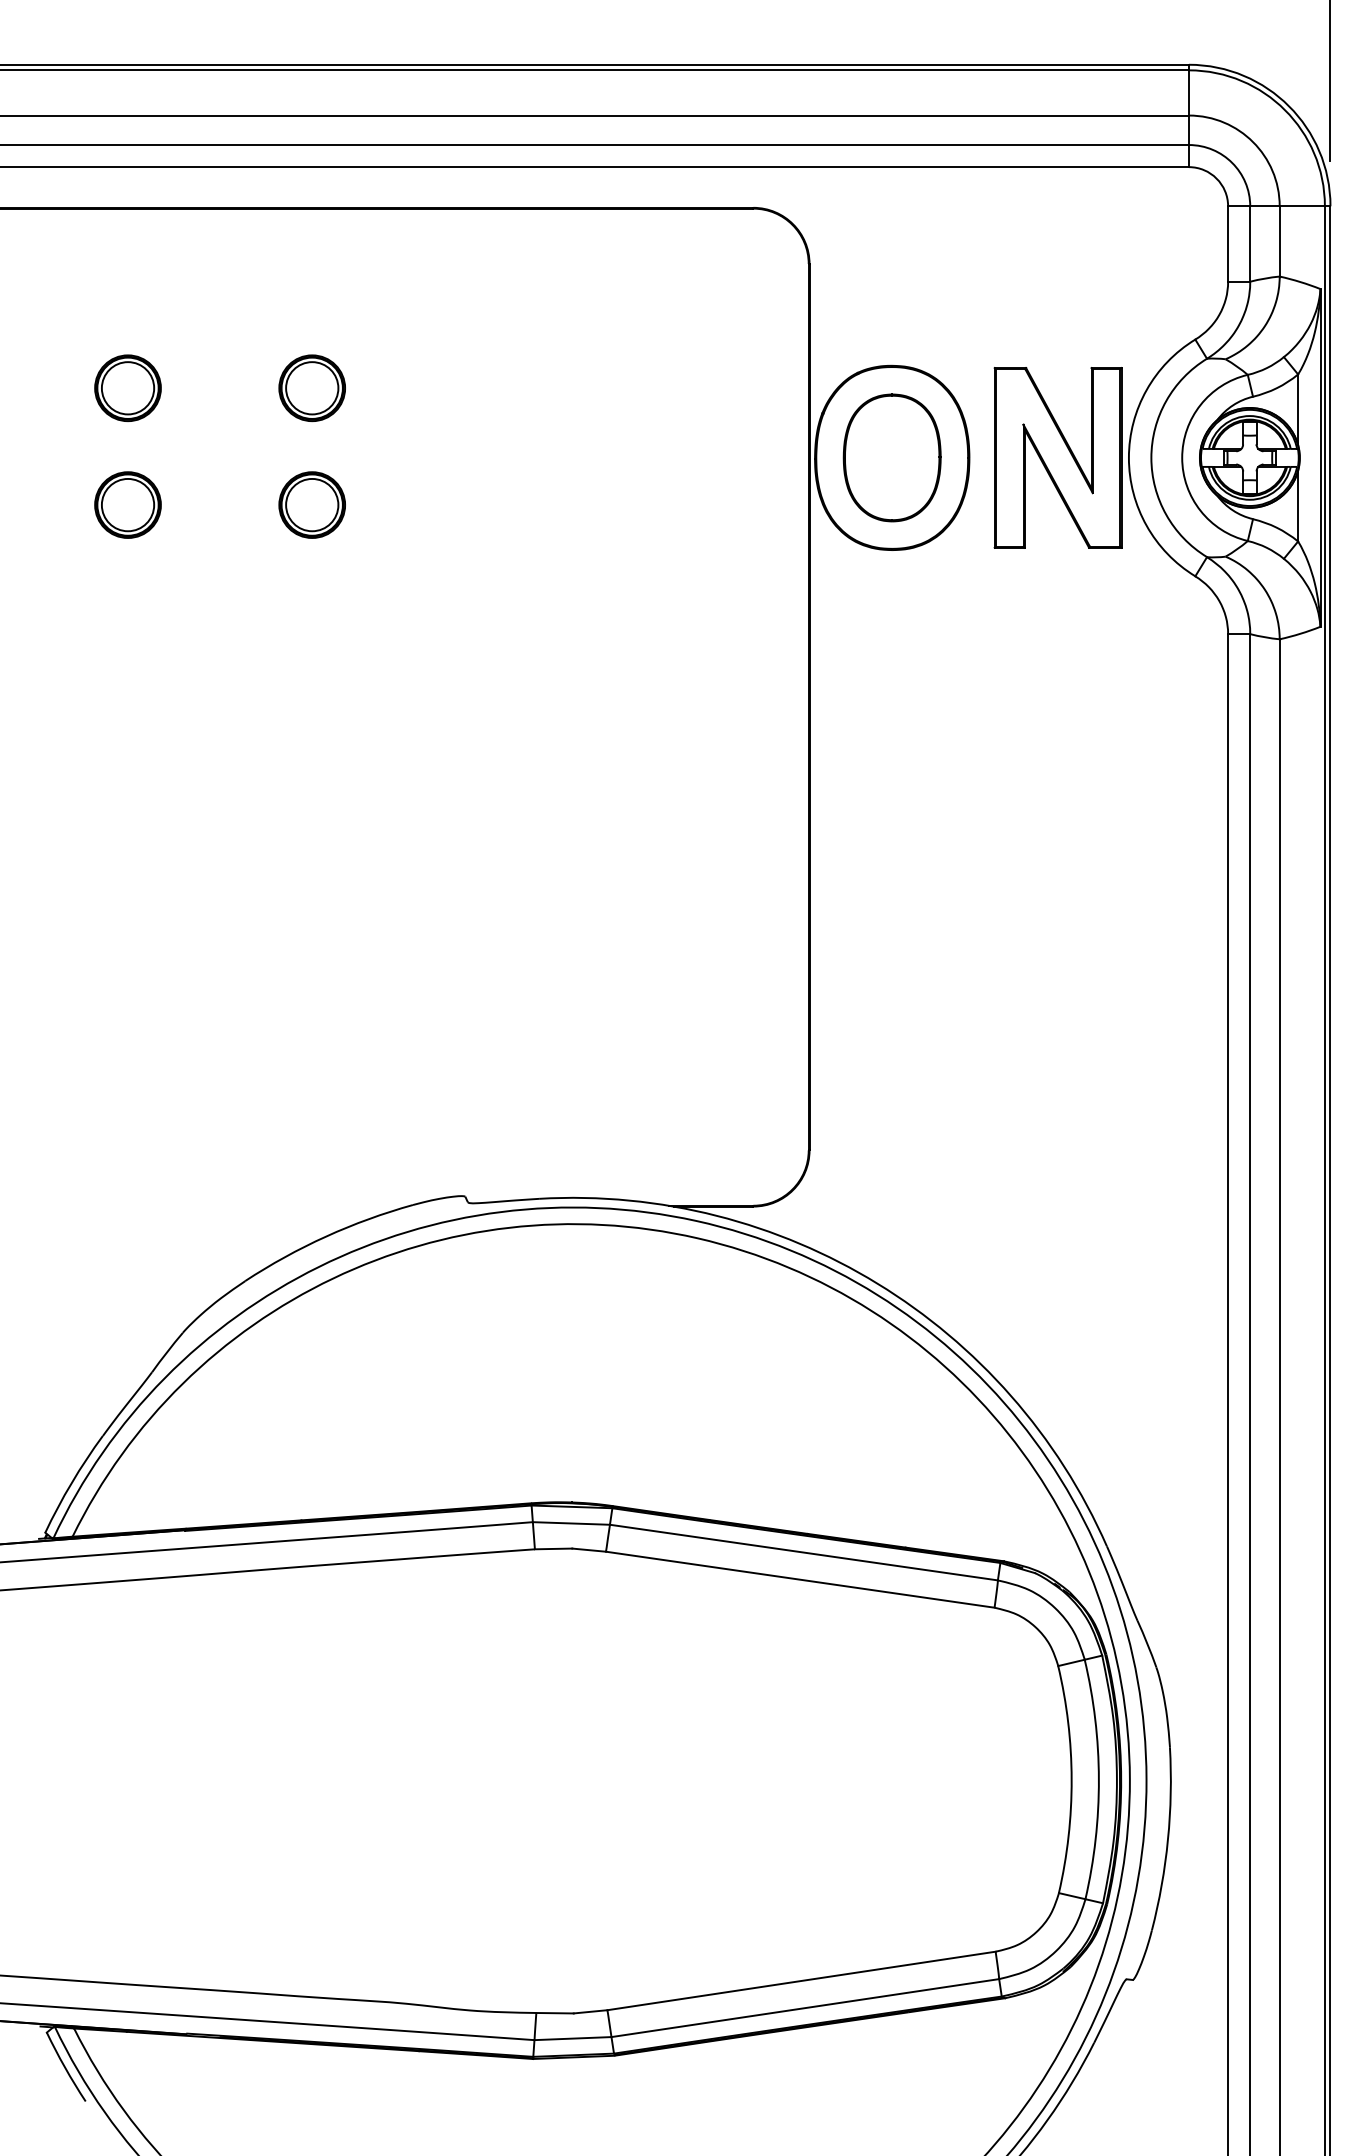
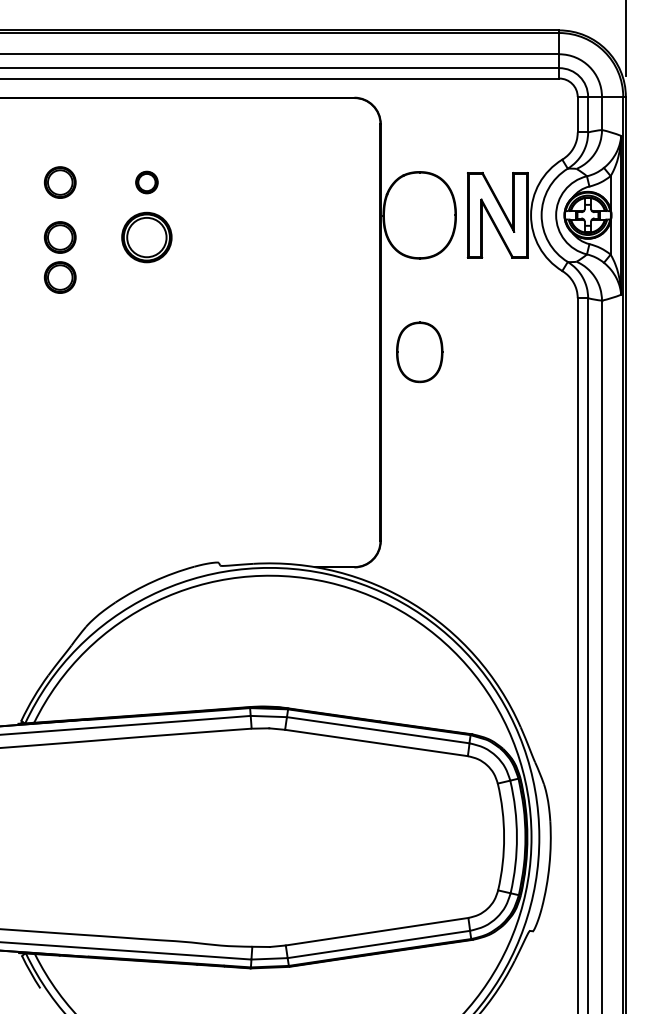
part: (311, 388) -> (146, 182), size x0.7
part: (891, 458) -> (419, 352), moved
part: (311, 505) -> (146, 237), size x1.6
part: (126, 590) -> (59, 277), added

